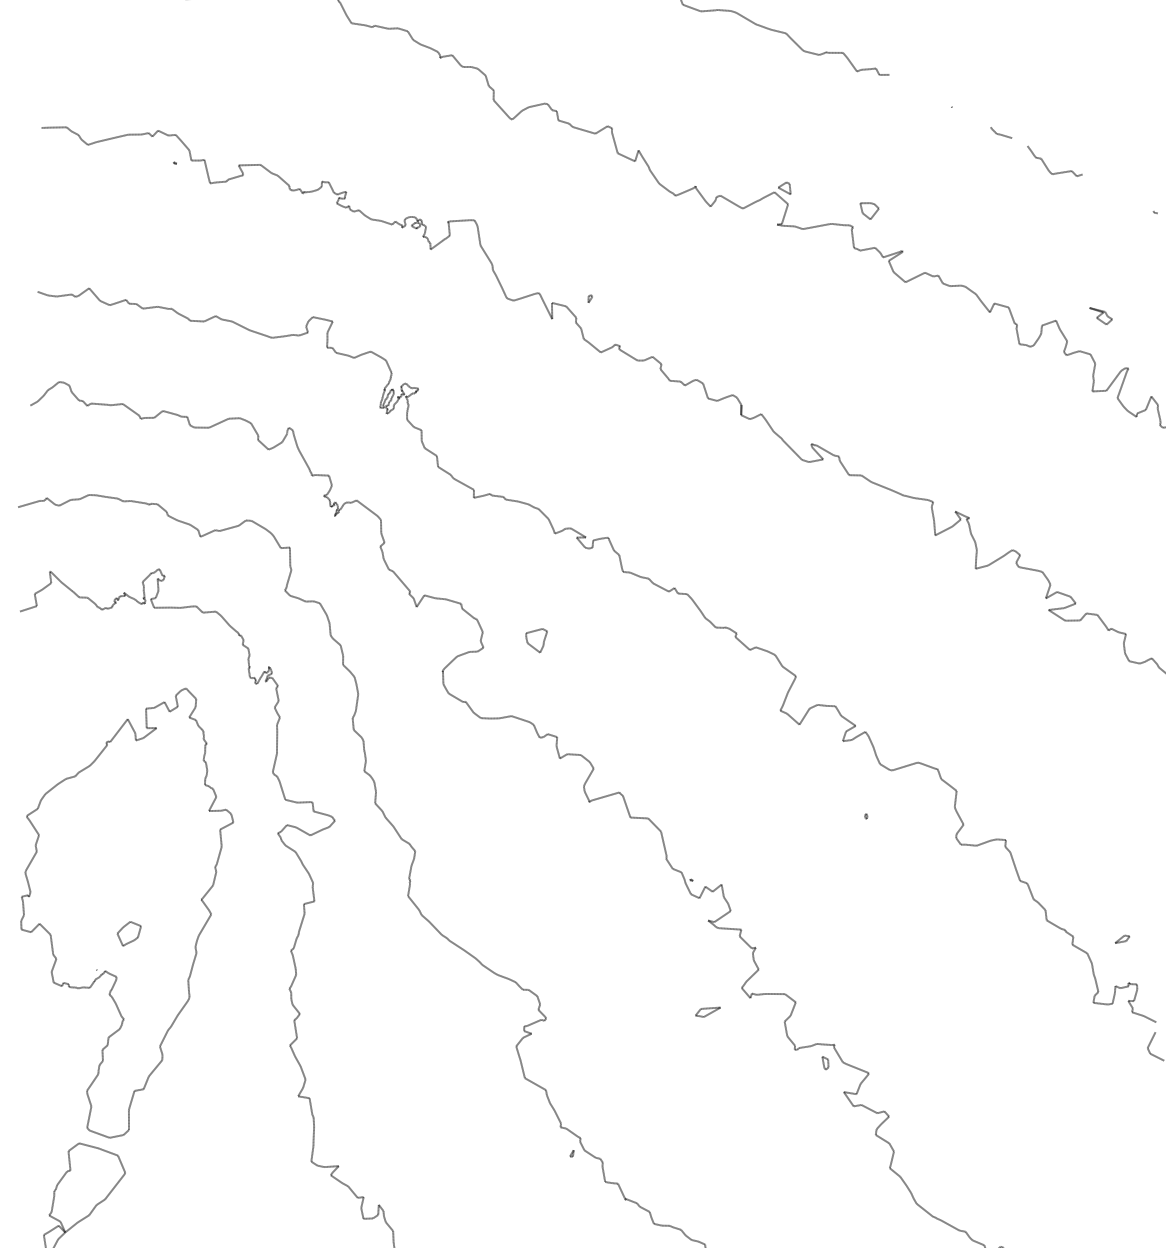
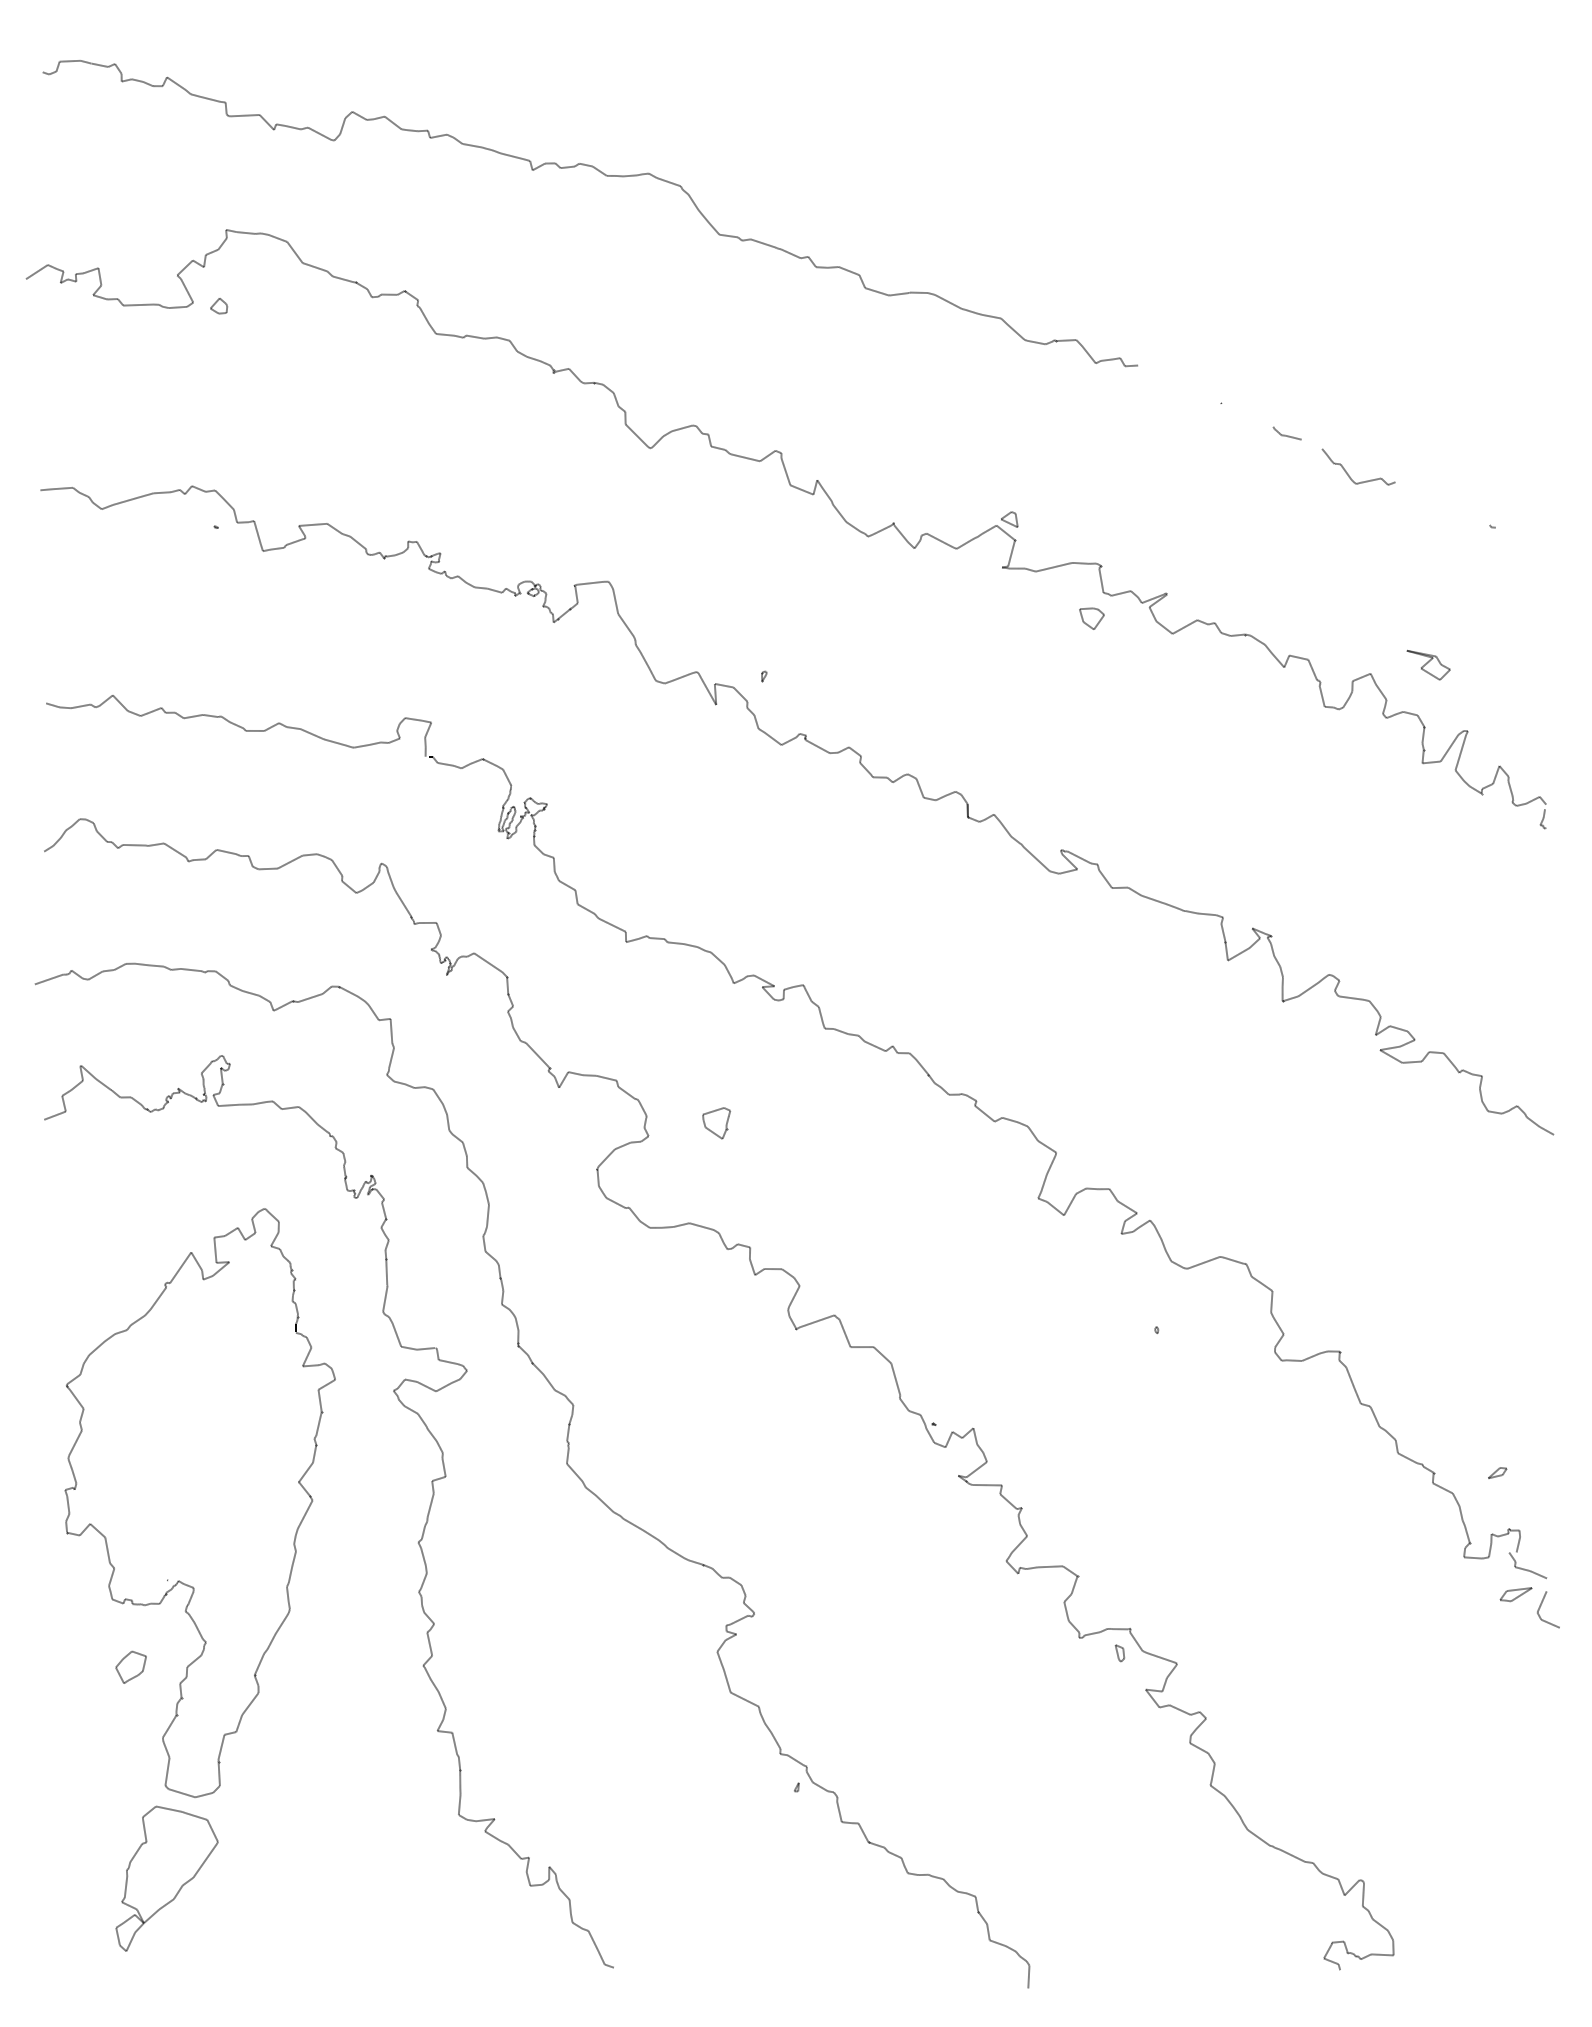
part: (868, 210) -> (1091, 618), moved
part: (1100, 316) -> (1428, 665), size x1.43
part: (128, 933) -> (130, 1666), moved
part: (707, 1011) -> (1515, 1594), moved

